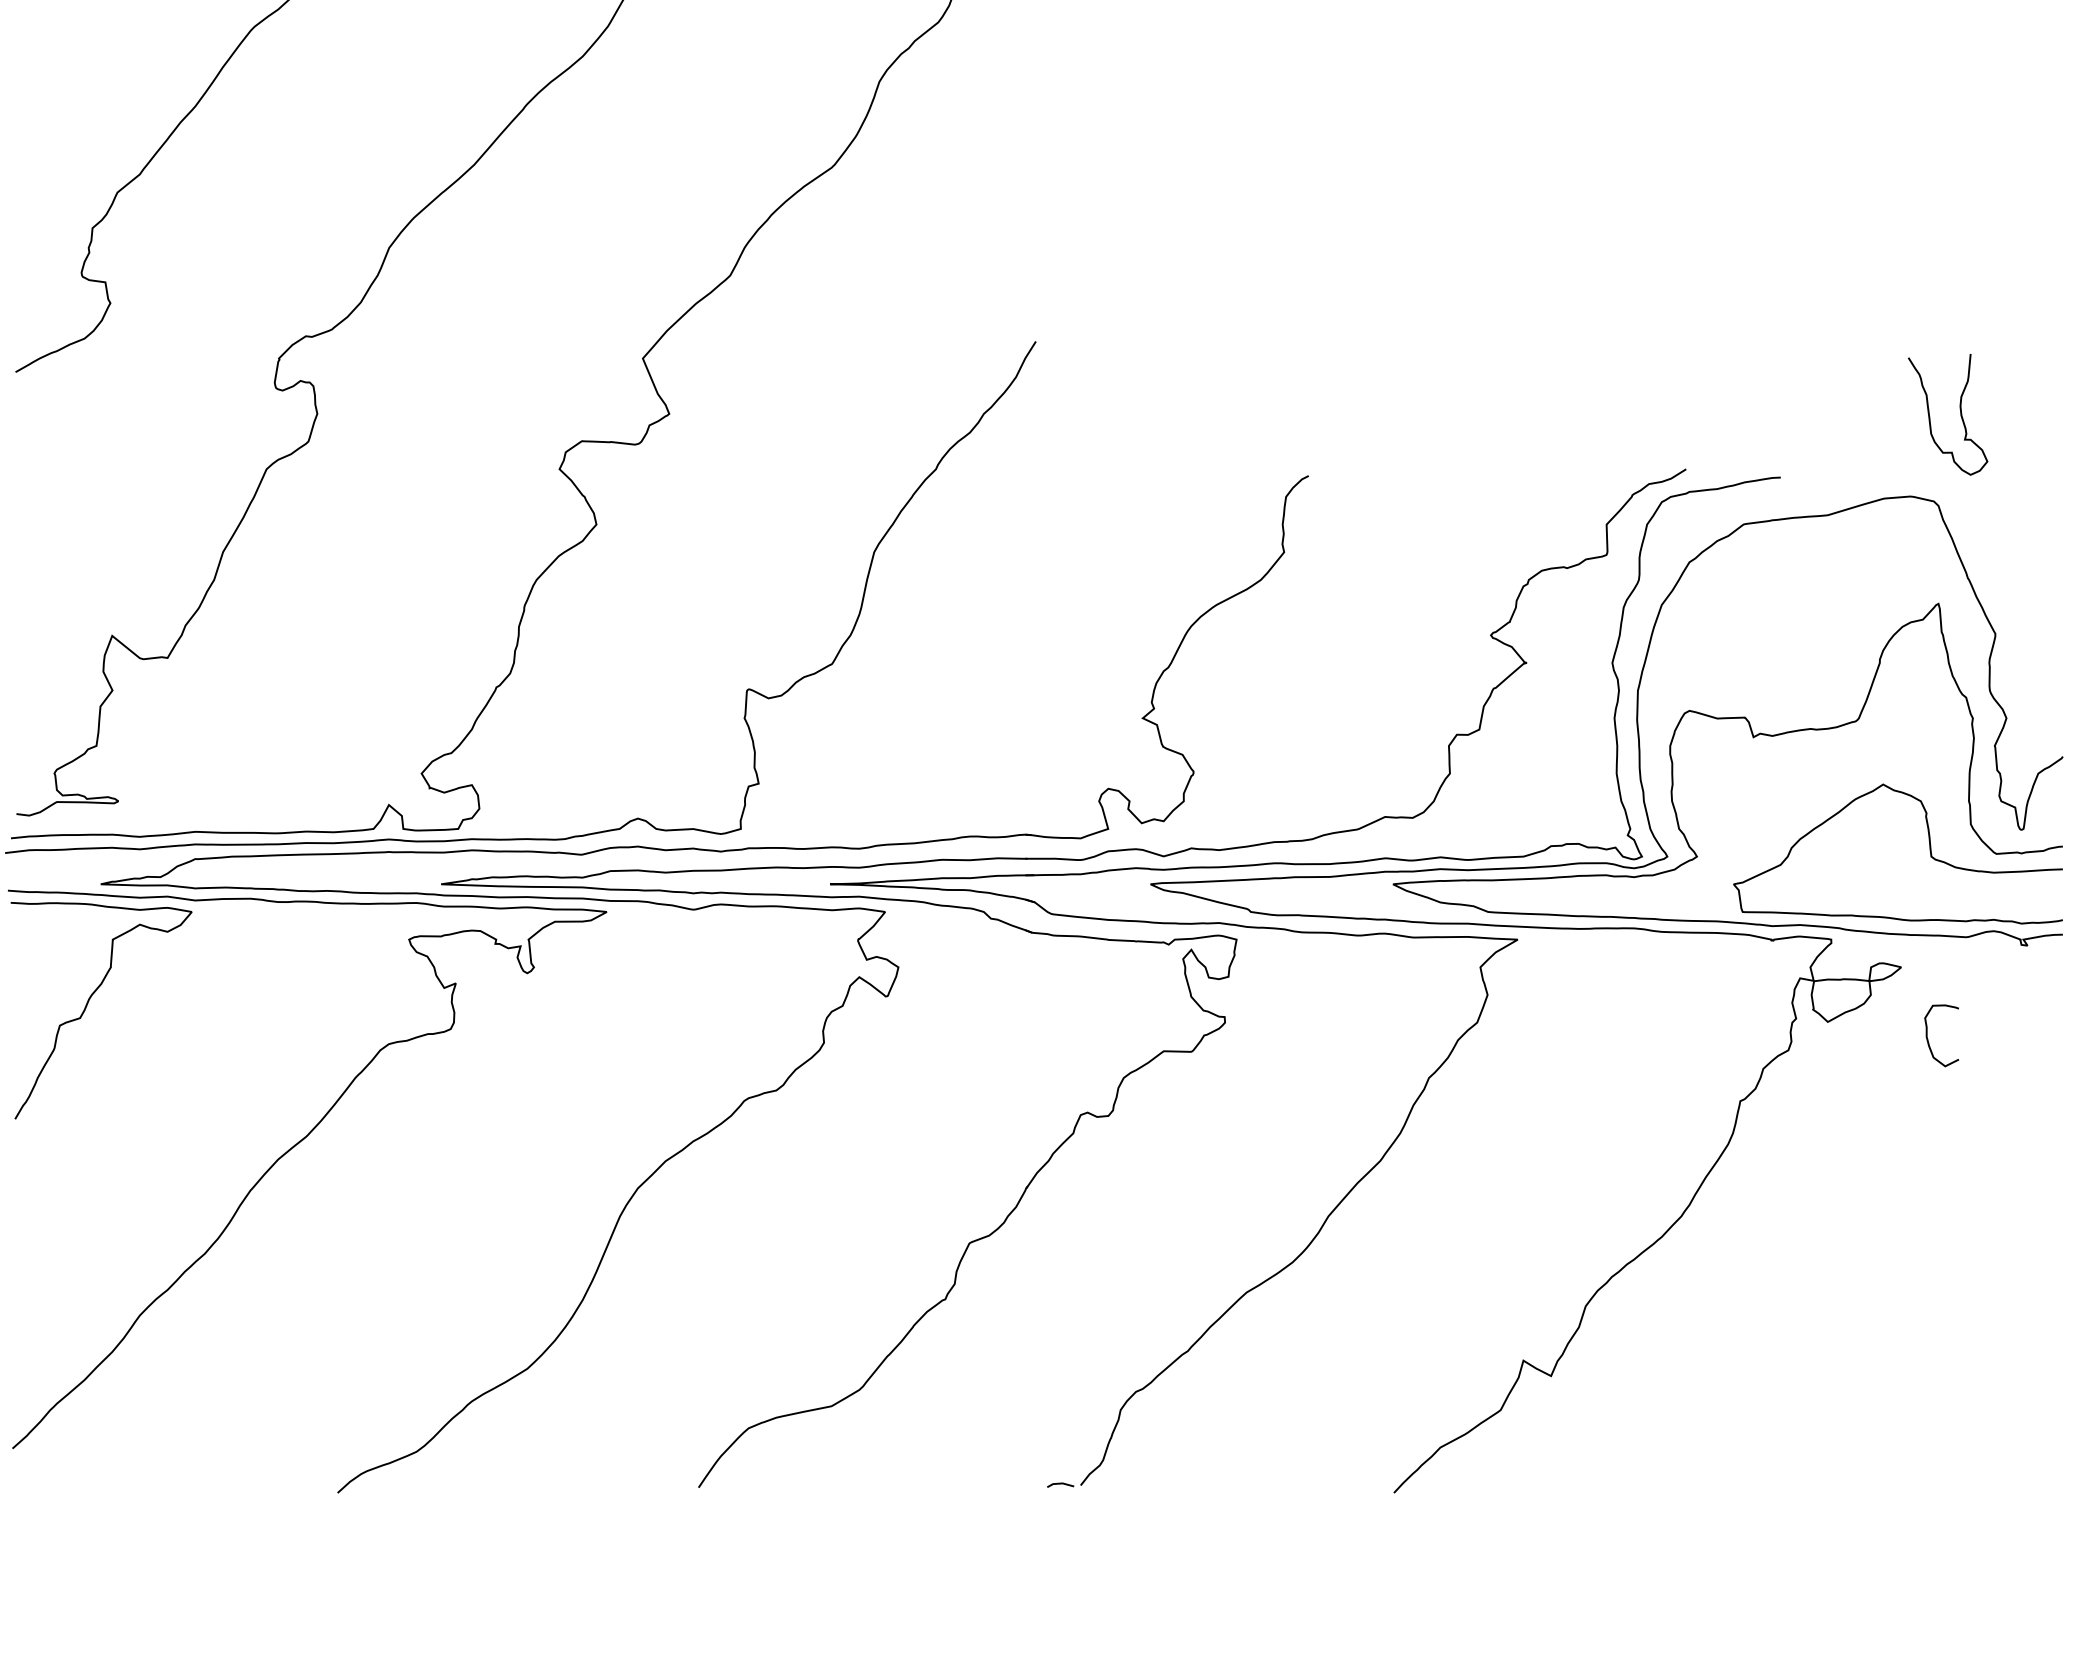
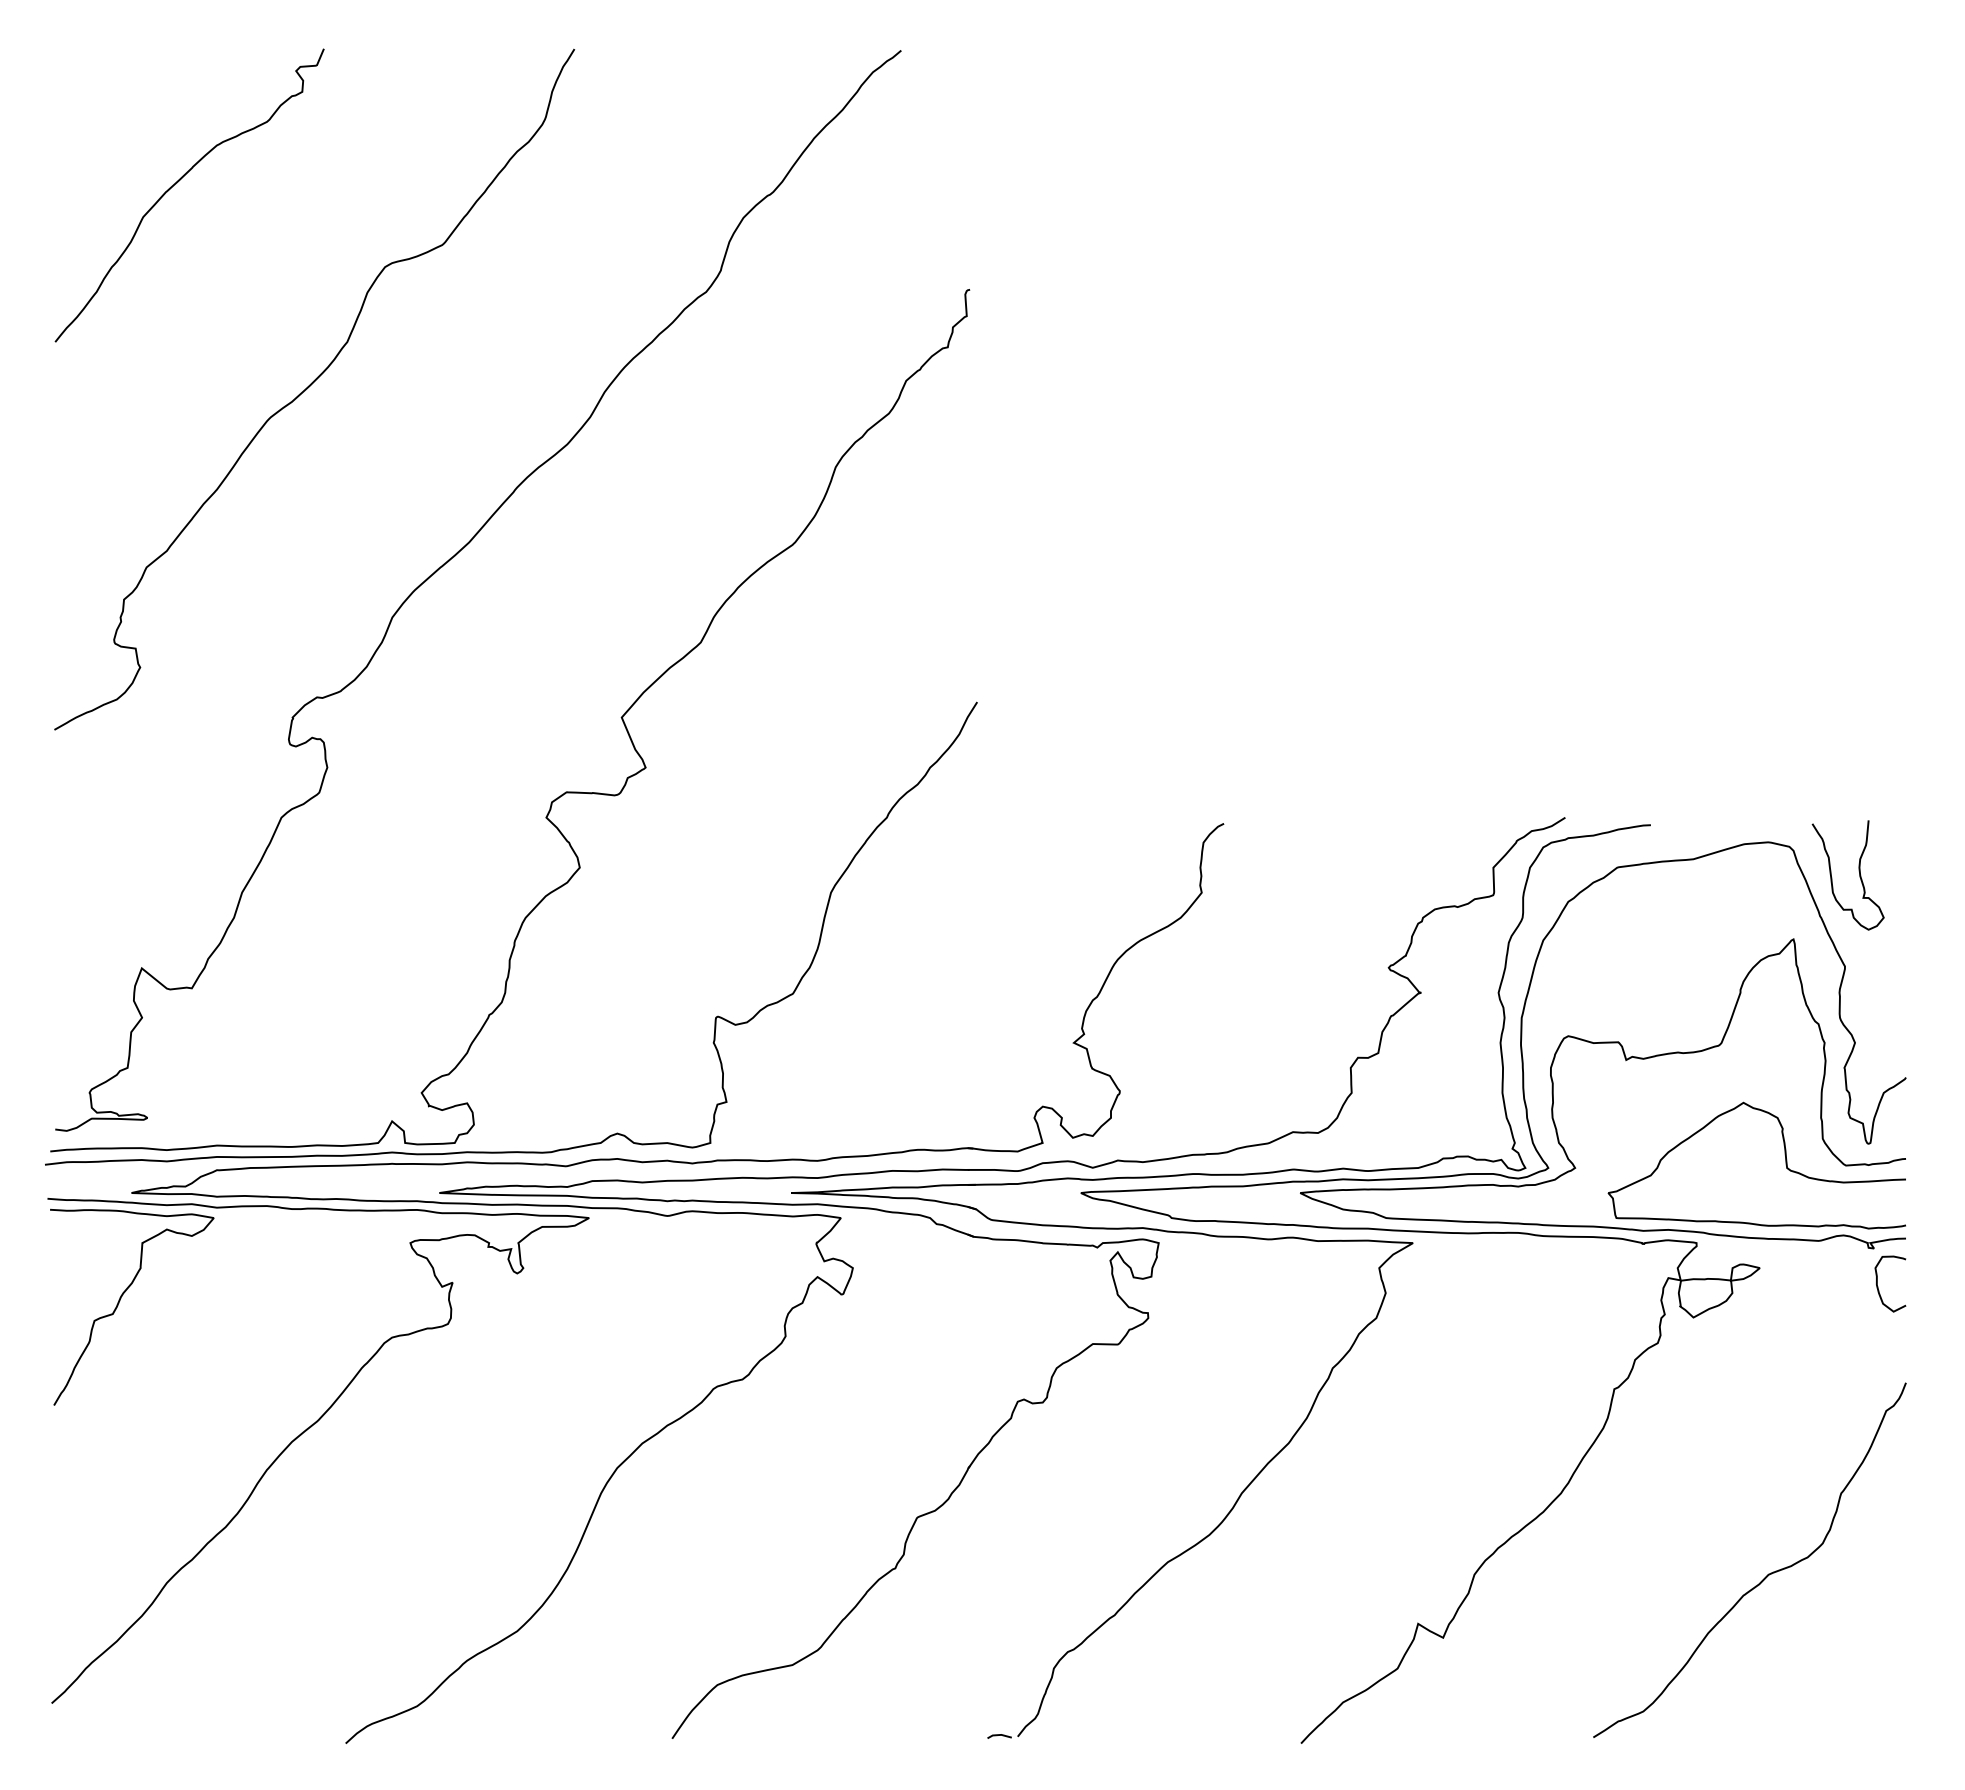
curve: (1959, 410) -> (1858, 871), moved
curve: (1928, 1038) -> (1878, 1286), moved
curve: (1908, 1307) -> (1766, 1575), added

